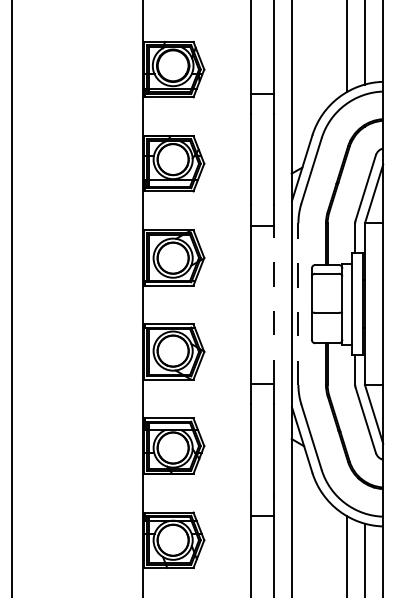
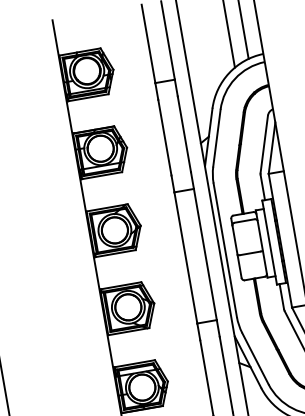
line: (274, 304) -> (205, 254), dashed -> solid
line: (298, 304) -> (225, 250), dashed -> solid

